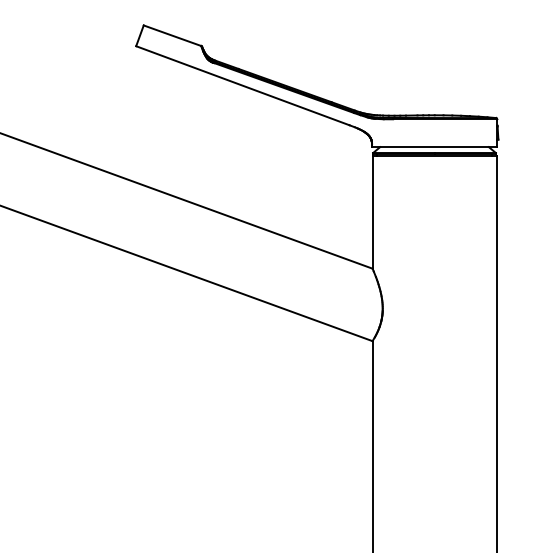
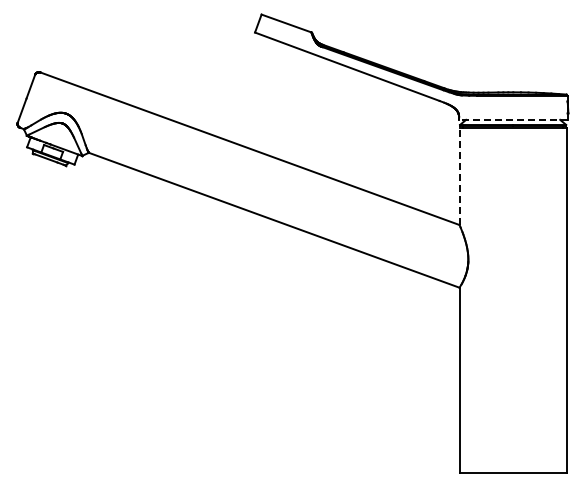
line: (433, 146) -> (512, 119), solid -> dashed
line: (372, 212) -> (459, 176), solid -> dashed

